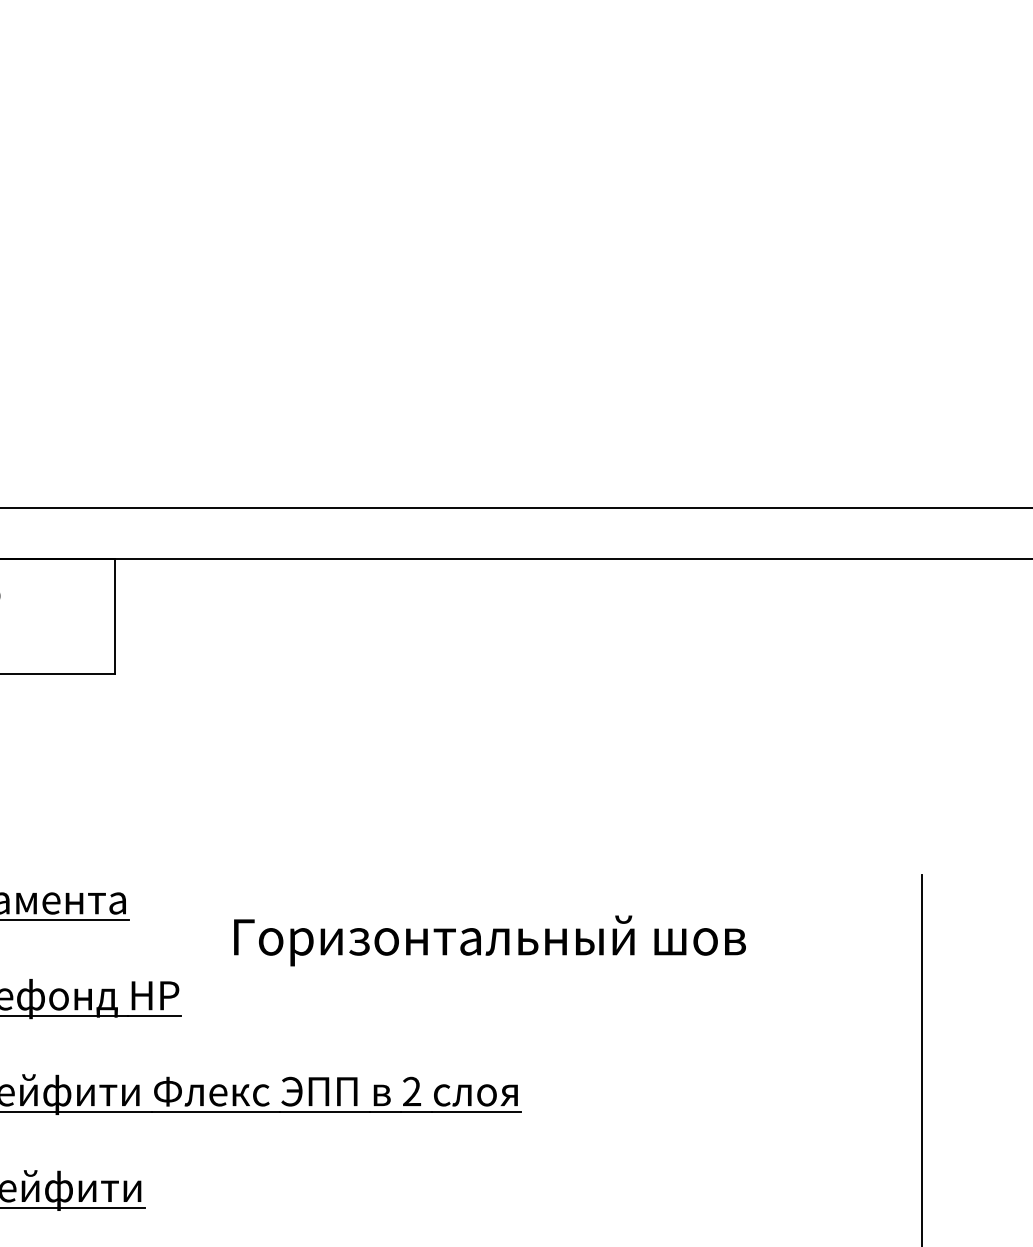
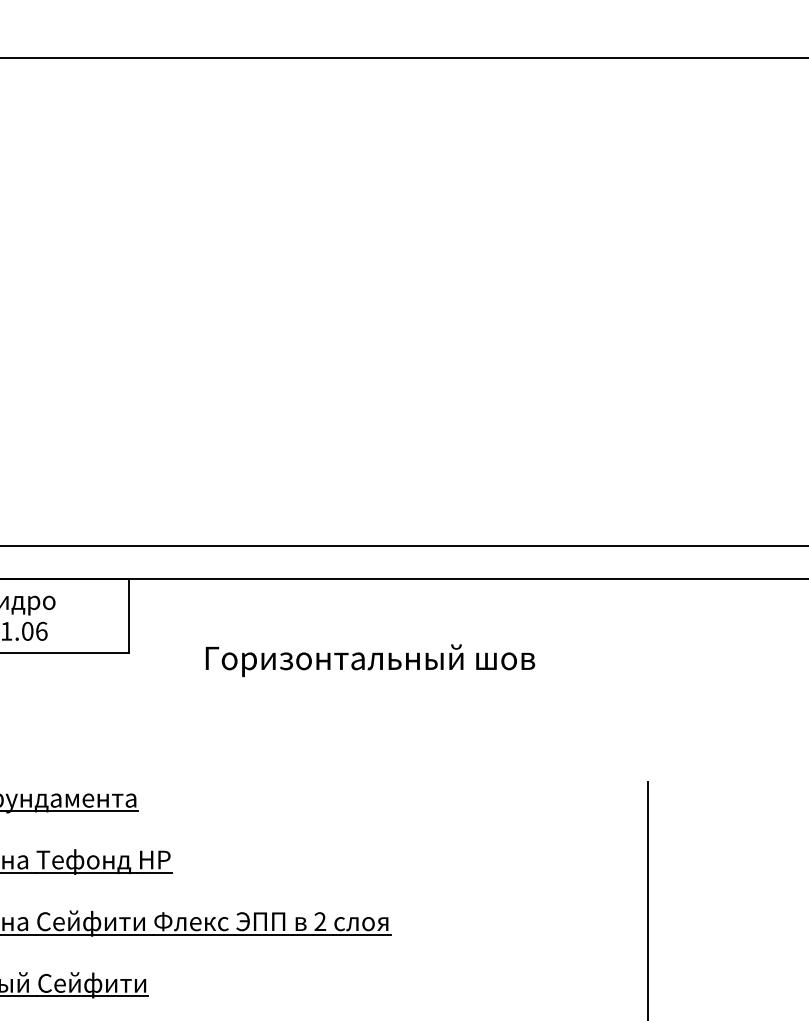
text: (490, 940) -> (370, 660), moved

